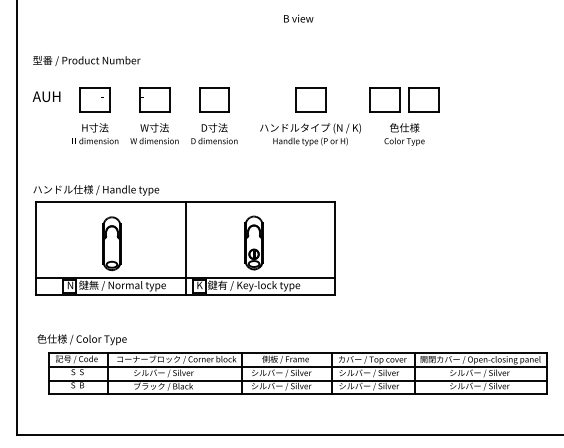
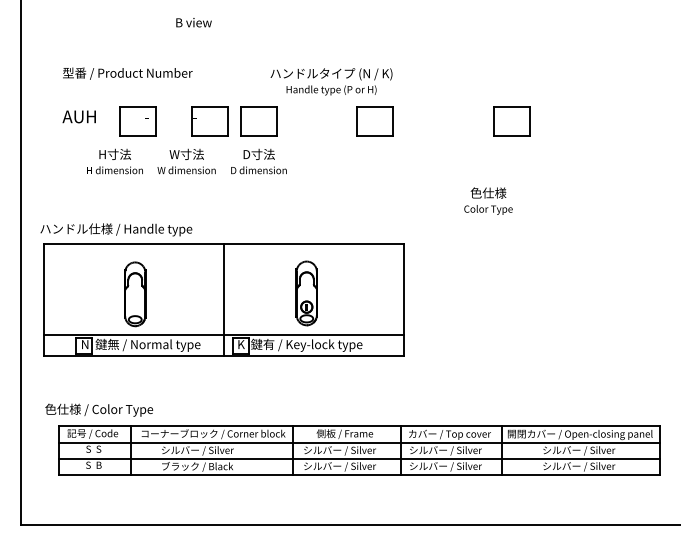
text: (298, 18) -> (193, 22), moved
part: (101, 84) -> (145, 102), moved
part: (384, 99) -> (464, 120), removed
text: (310, 134) -> (331, 81), moved
text: (404, 134) -> (488, 201), moved

